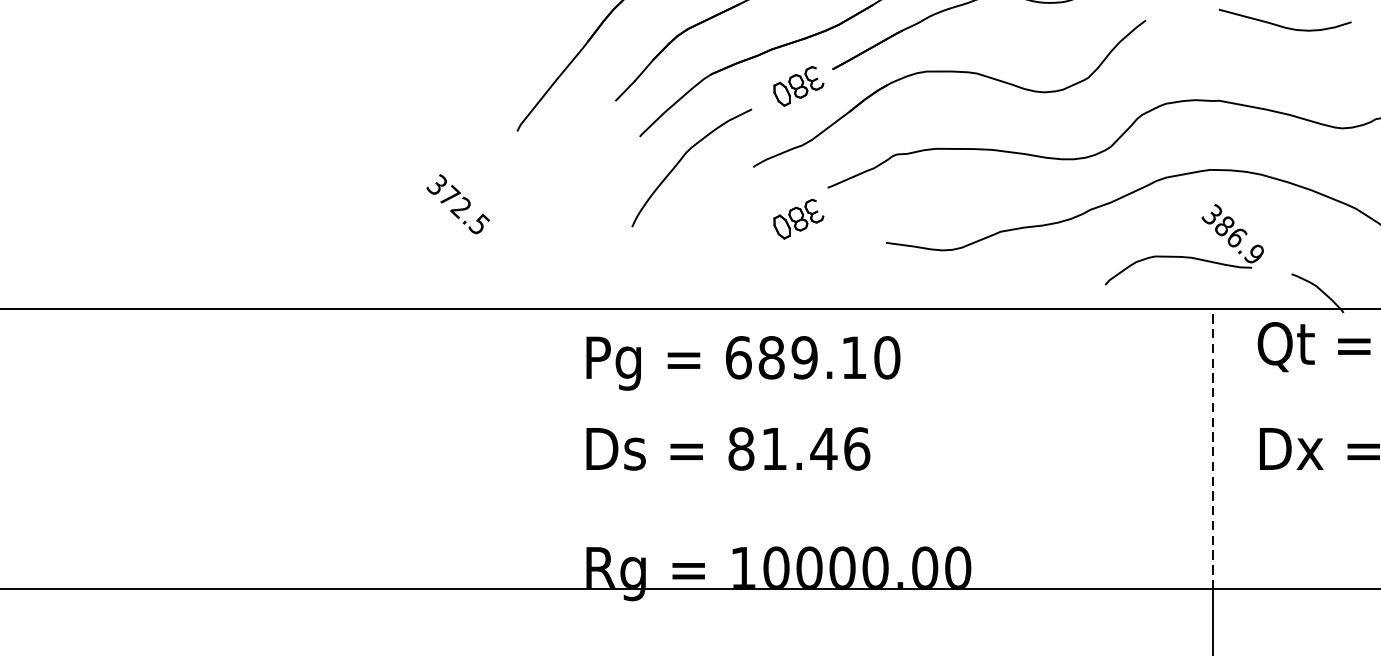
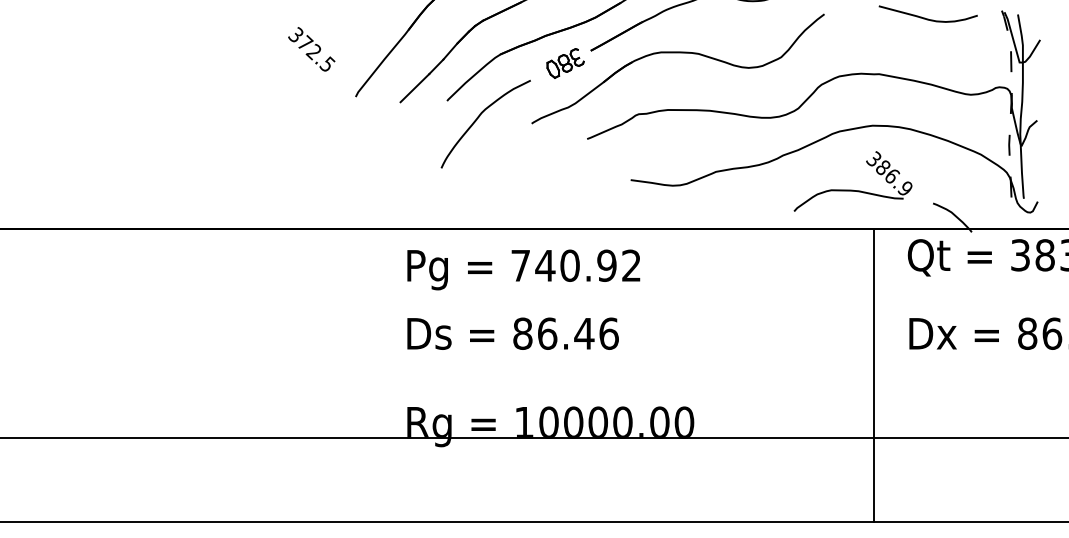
line: (596, 118) -> (414, 87), added
text: (457, 204) -> (311, 49), moved
part: (798, 219) -> (565, 162), removed
text: (813, 357) -> (576, 265), 689.10 -> 740.92
text: (774, 448) -> (547, 333), 81.46 -> 86.46
line: (1213, 448) -> (874, 333), dashed -> solid

